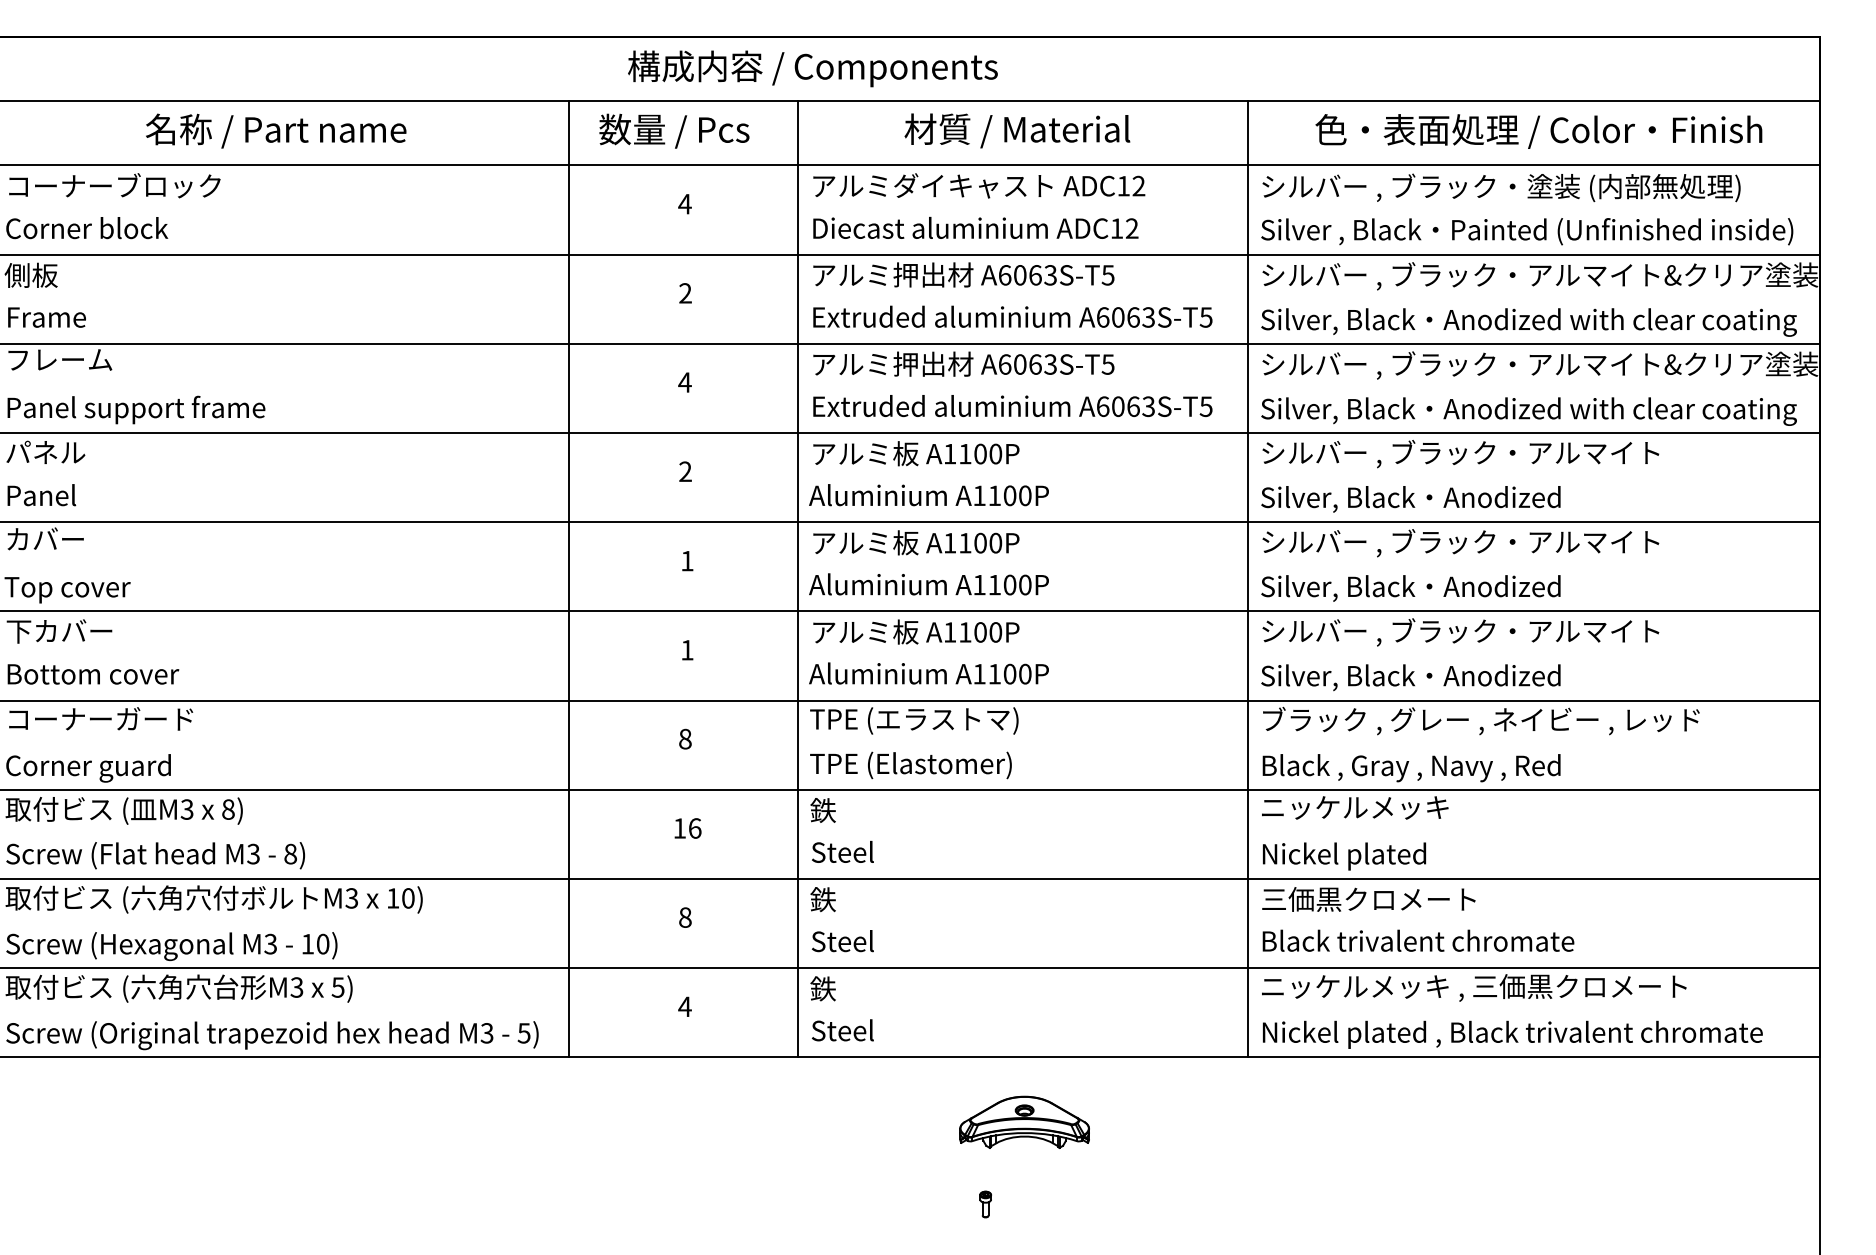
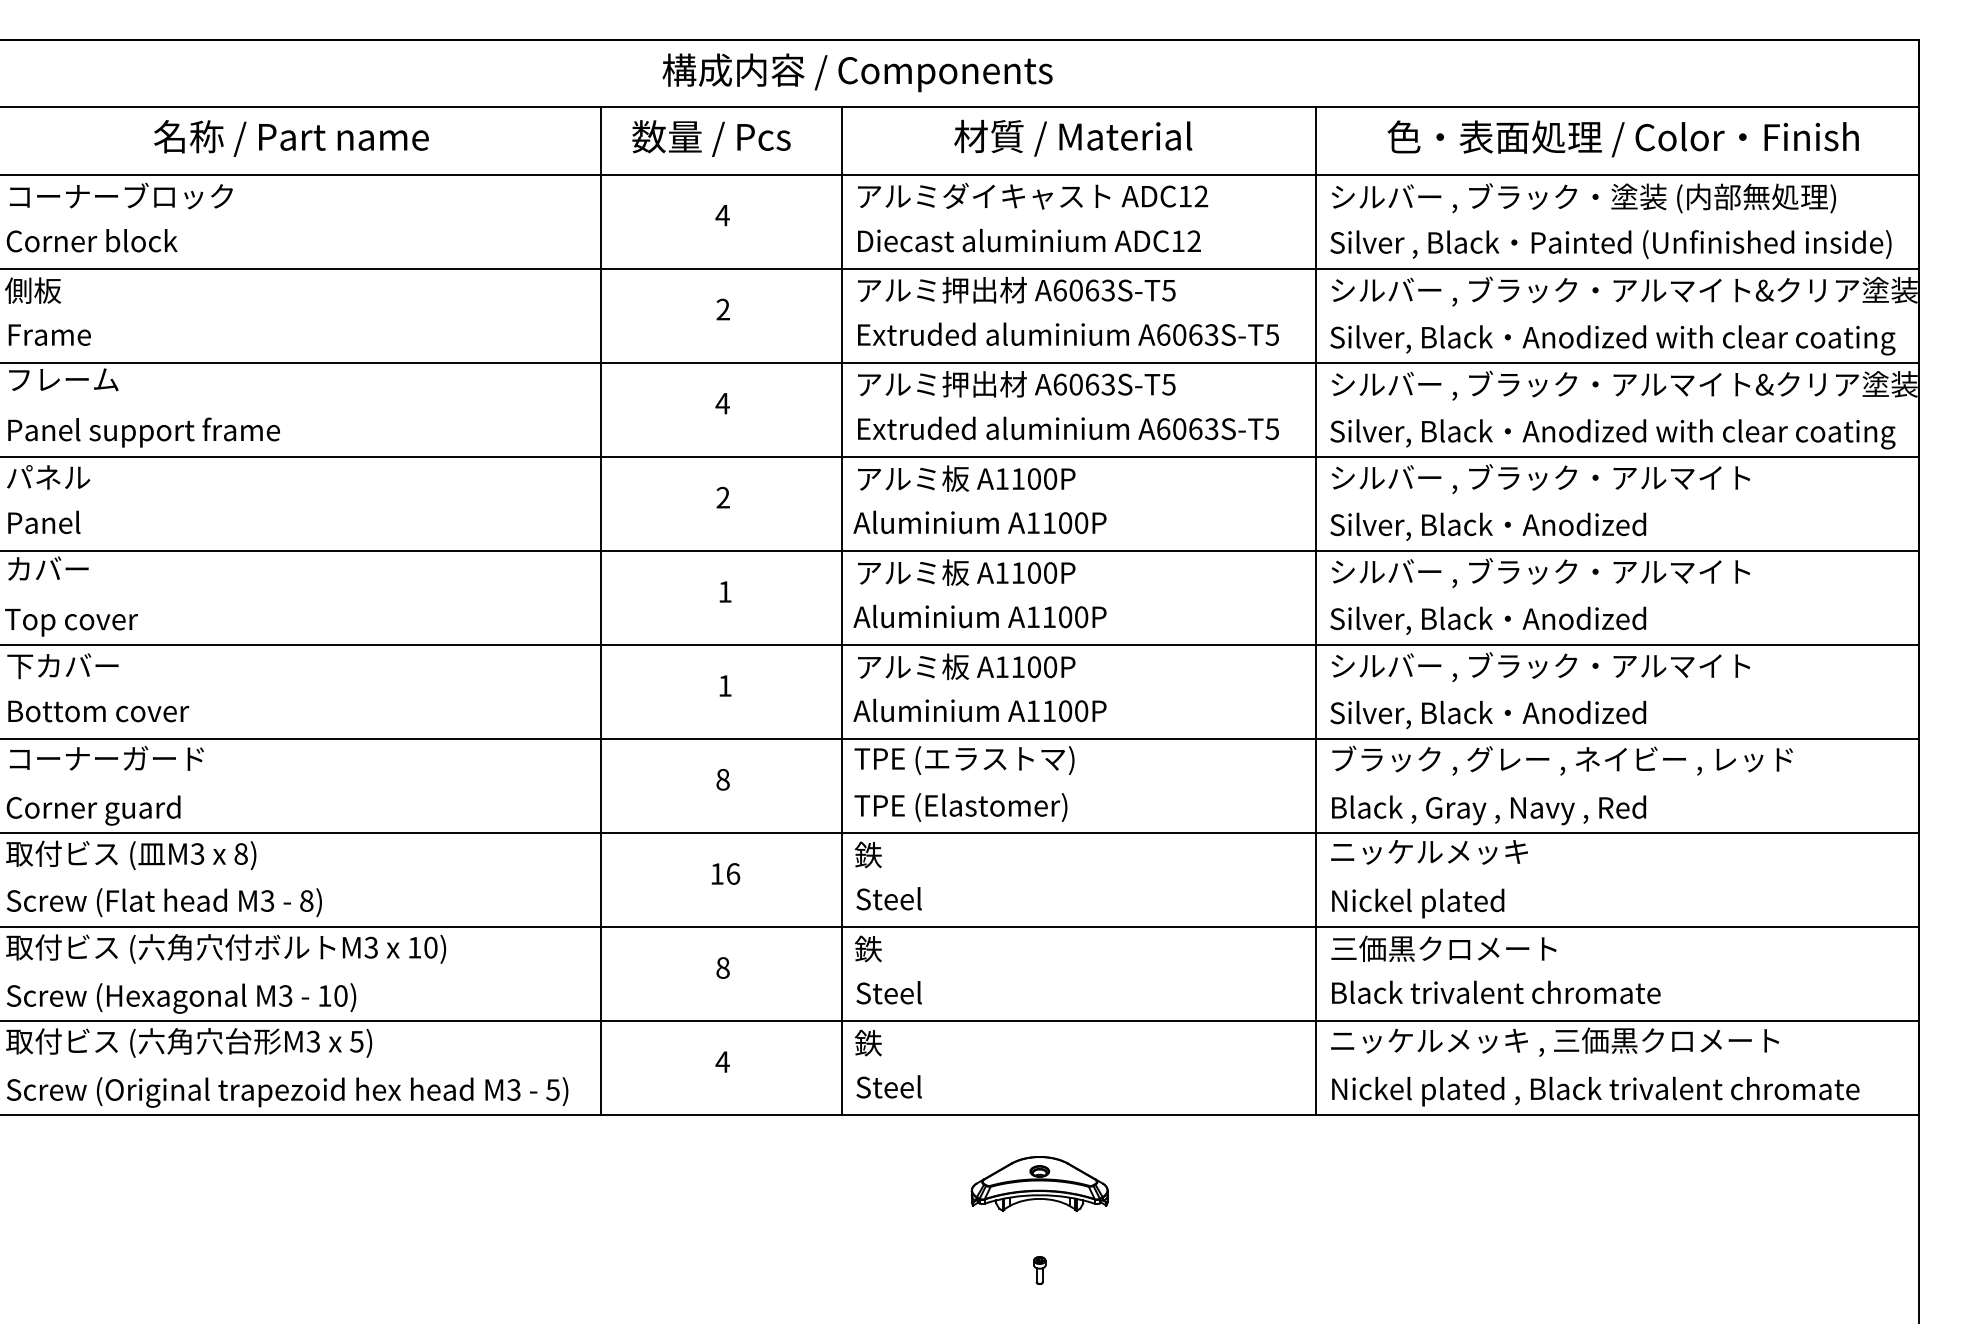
part: (1024, 1121) -> (1039, 1183), moved

